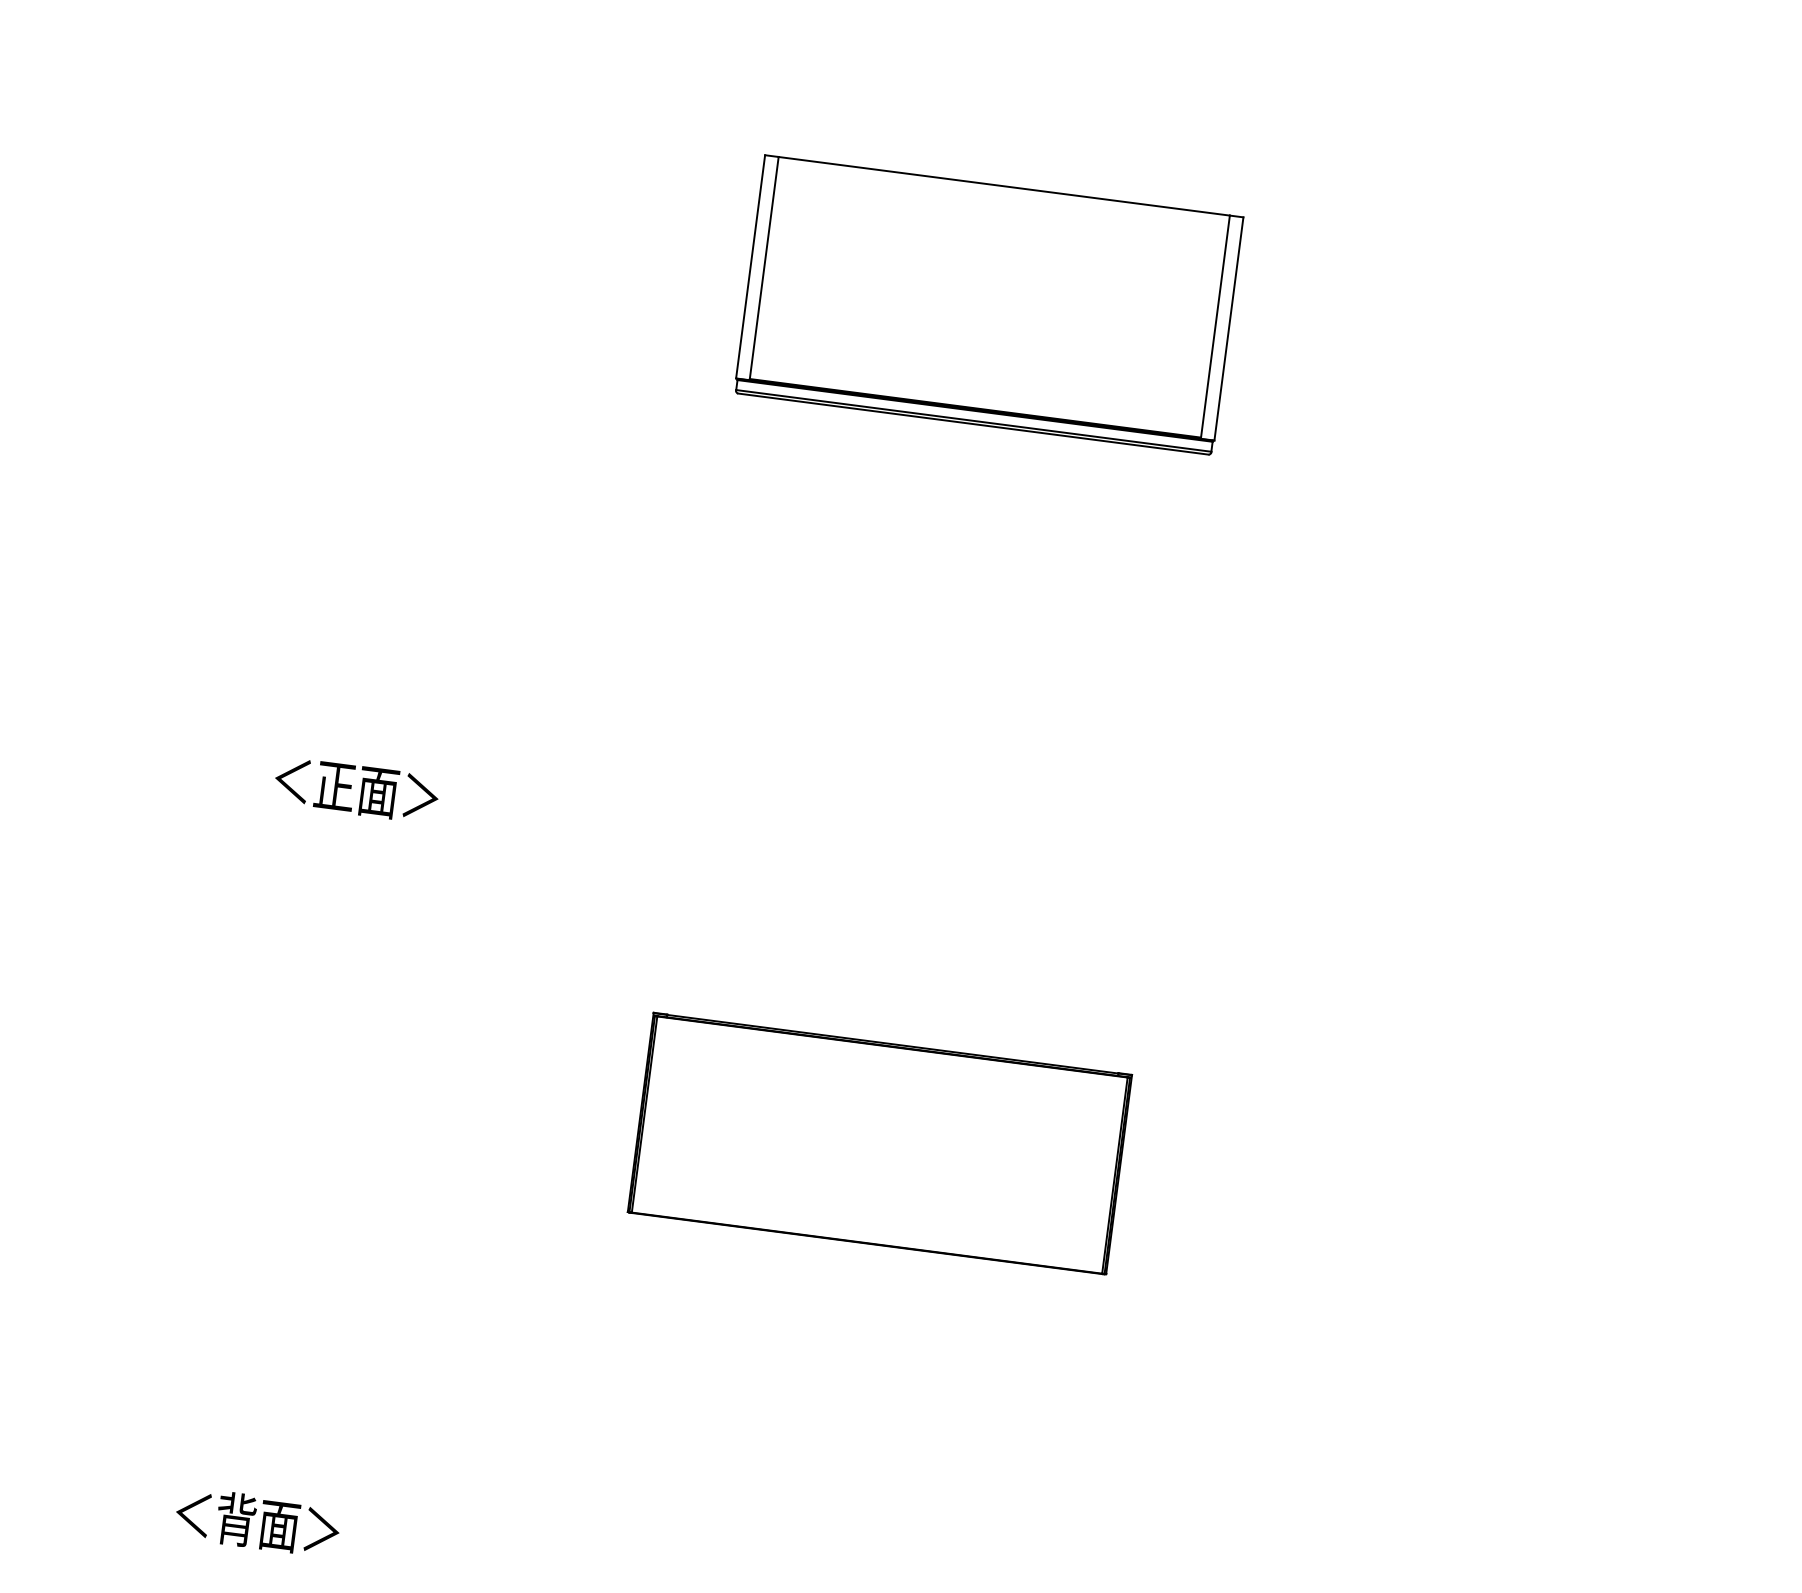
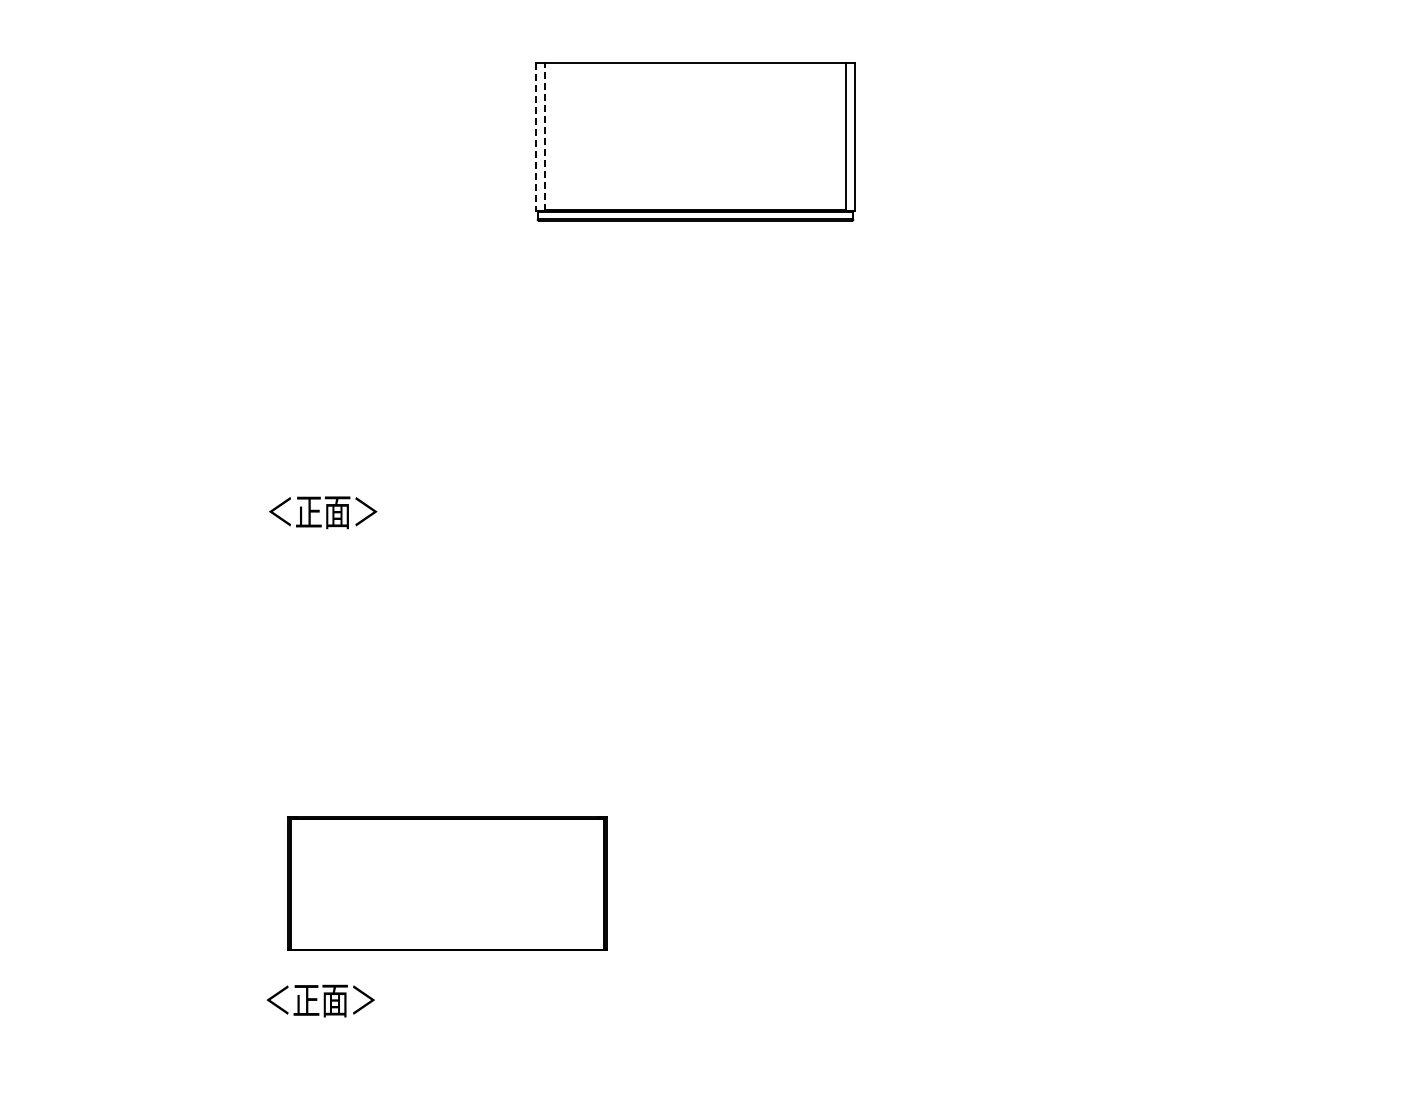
line: (750, 267) -> (536, 137), solid -> dashed
line: (764, 267) -> (545, 136), solid -> dashed
part: (879, 1143) -> (447, 883), moved
text: (236, 1518) -> (306, 999), ＜背面＞ -> ＜正面＞

